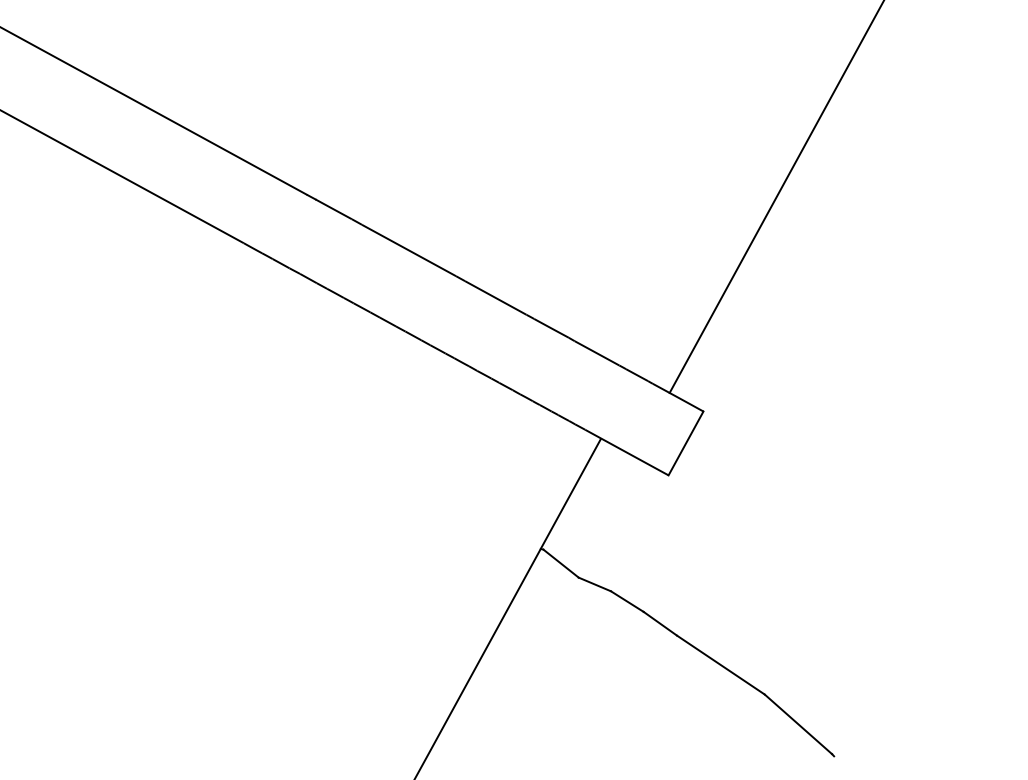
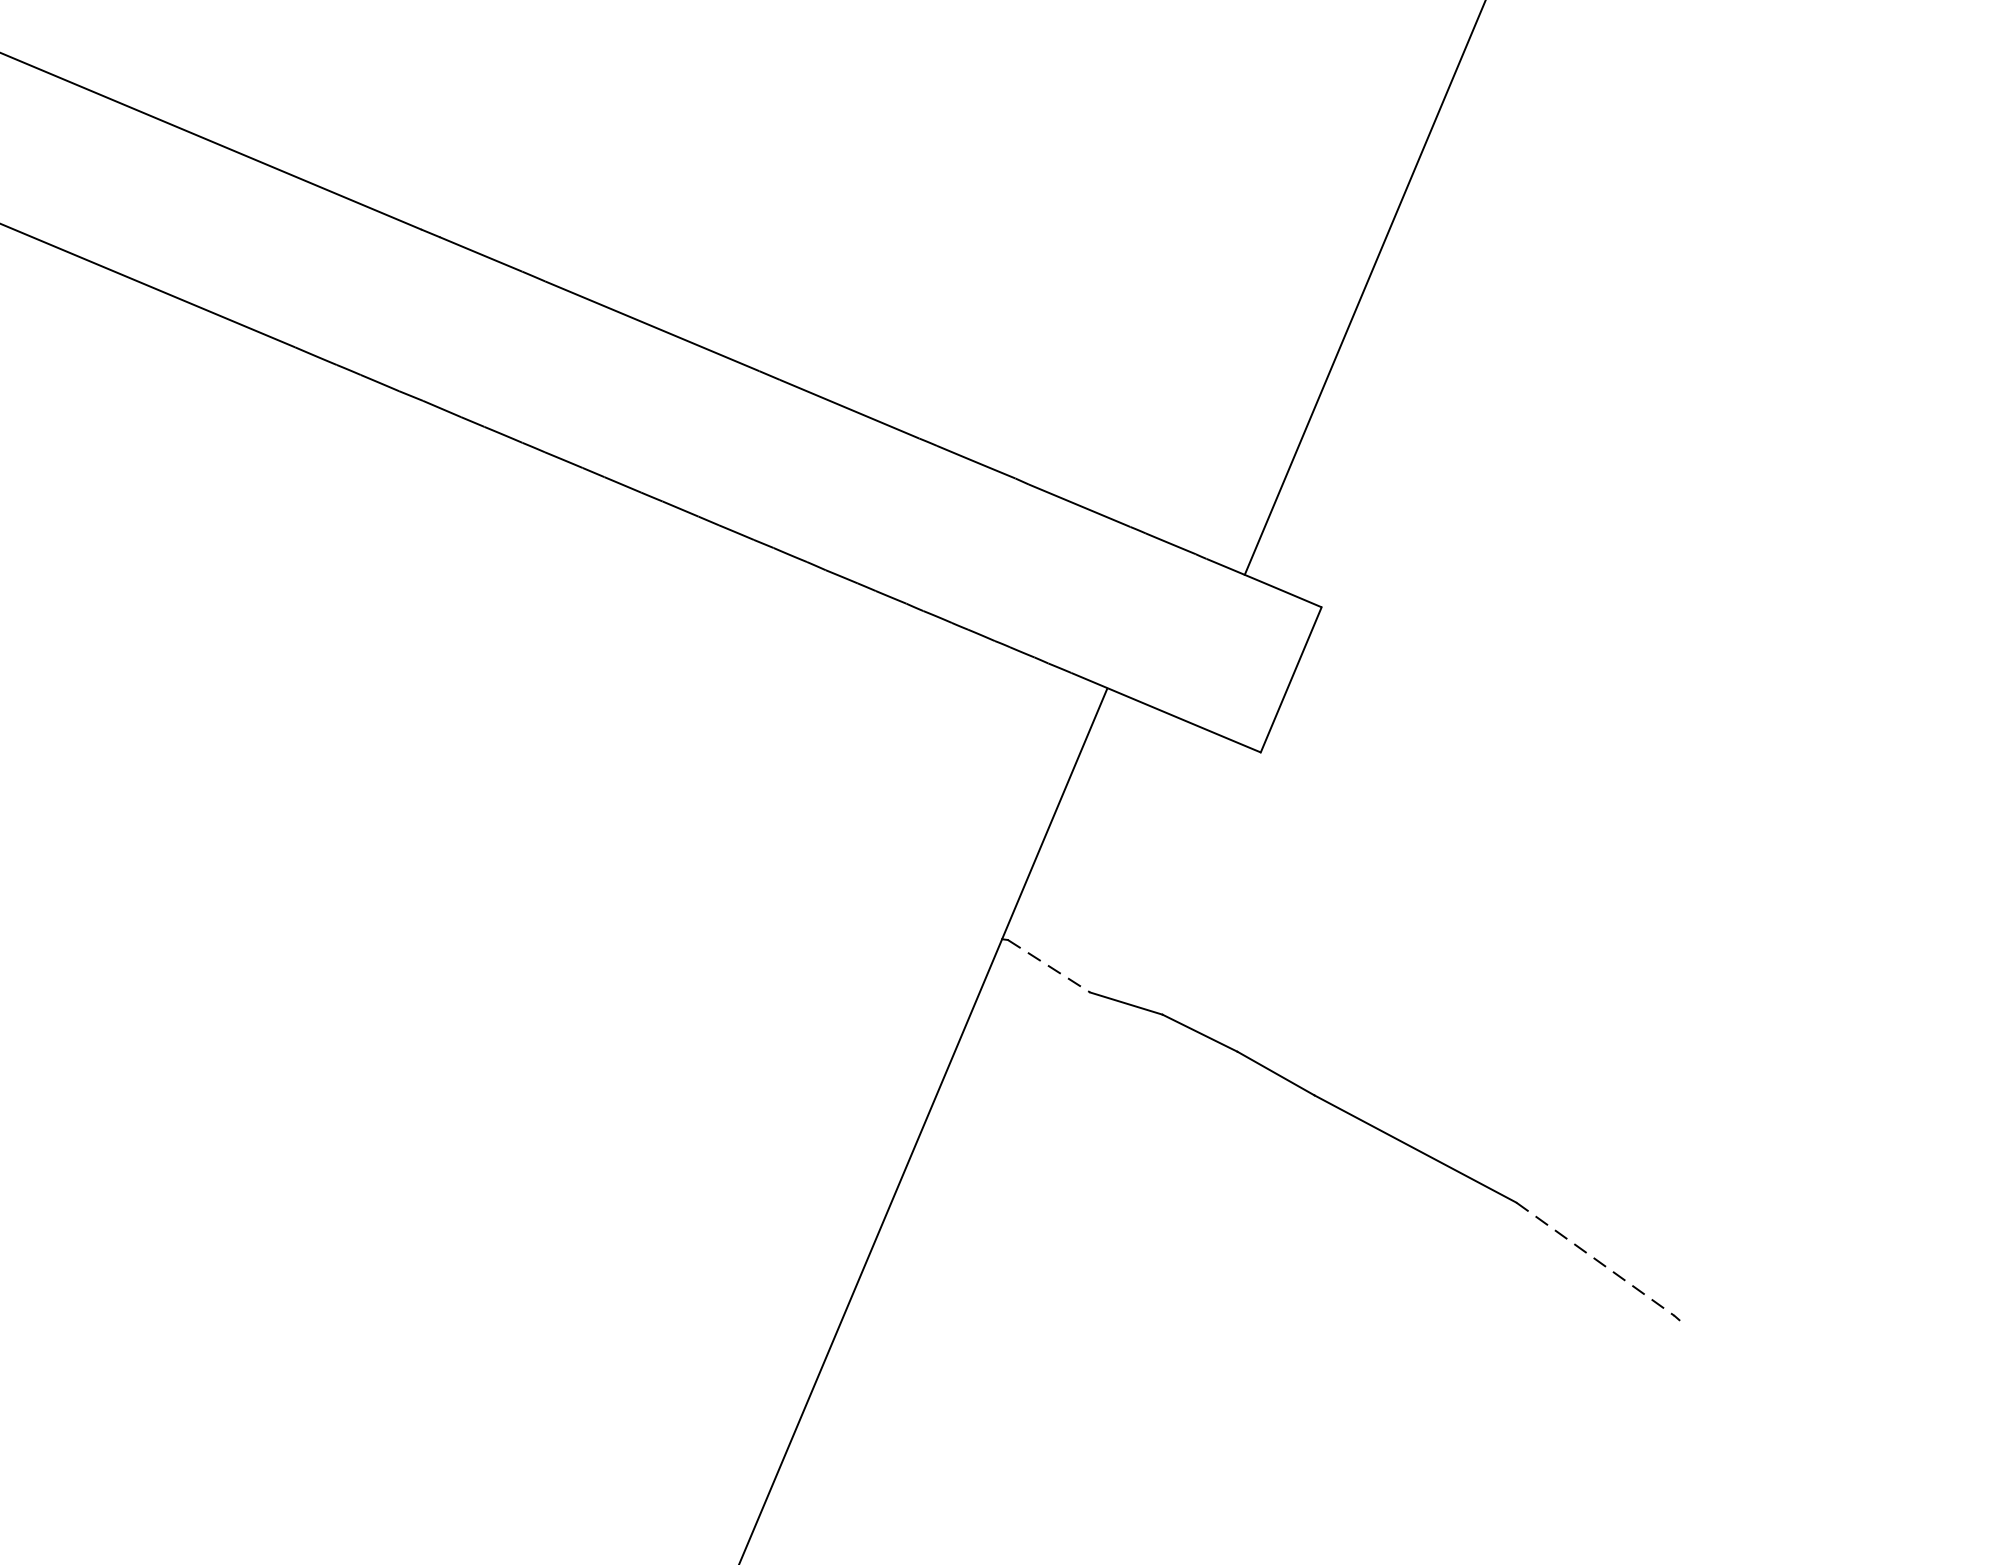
line: (561, 563) -> (1049, 965), solid -> dashed
line: (798, 724) -> (1595, 1259), solid -> dashed

